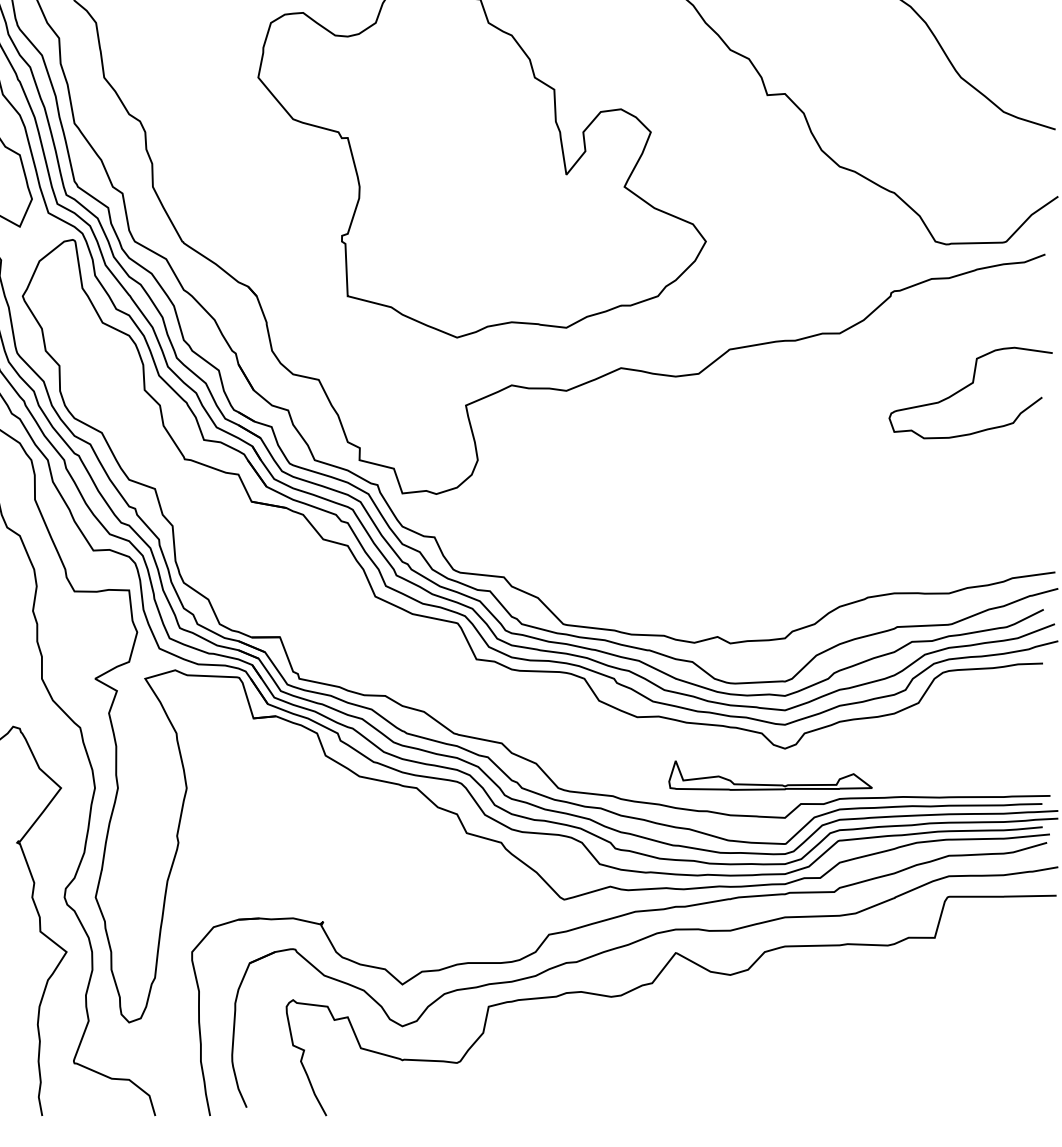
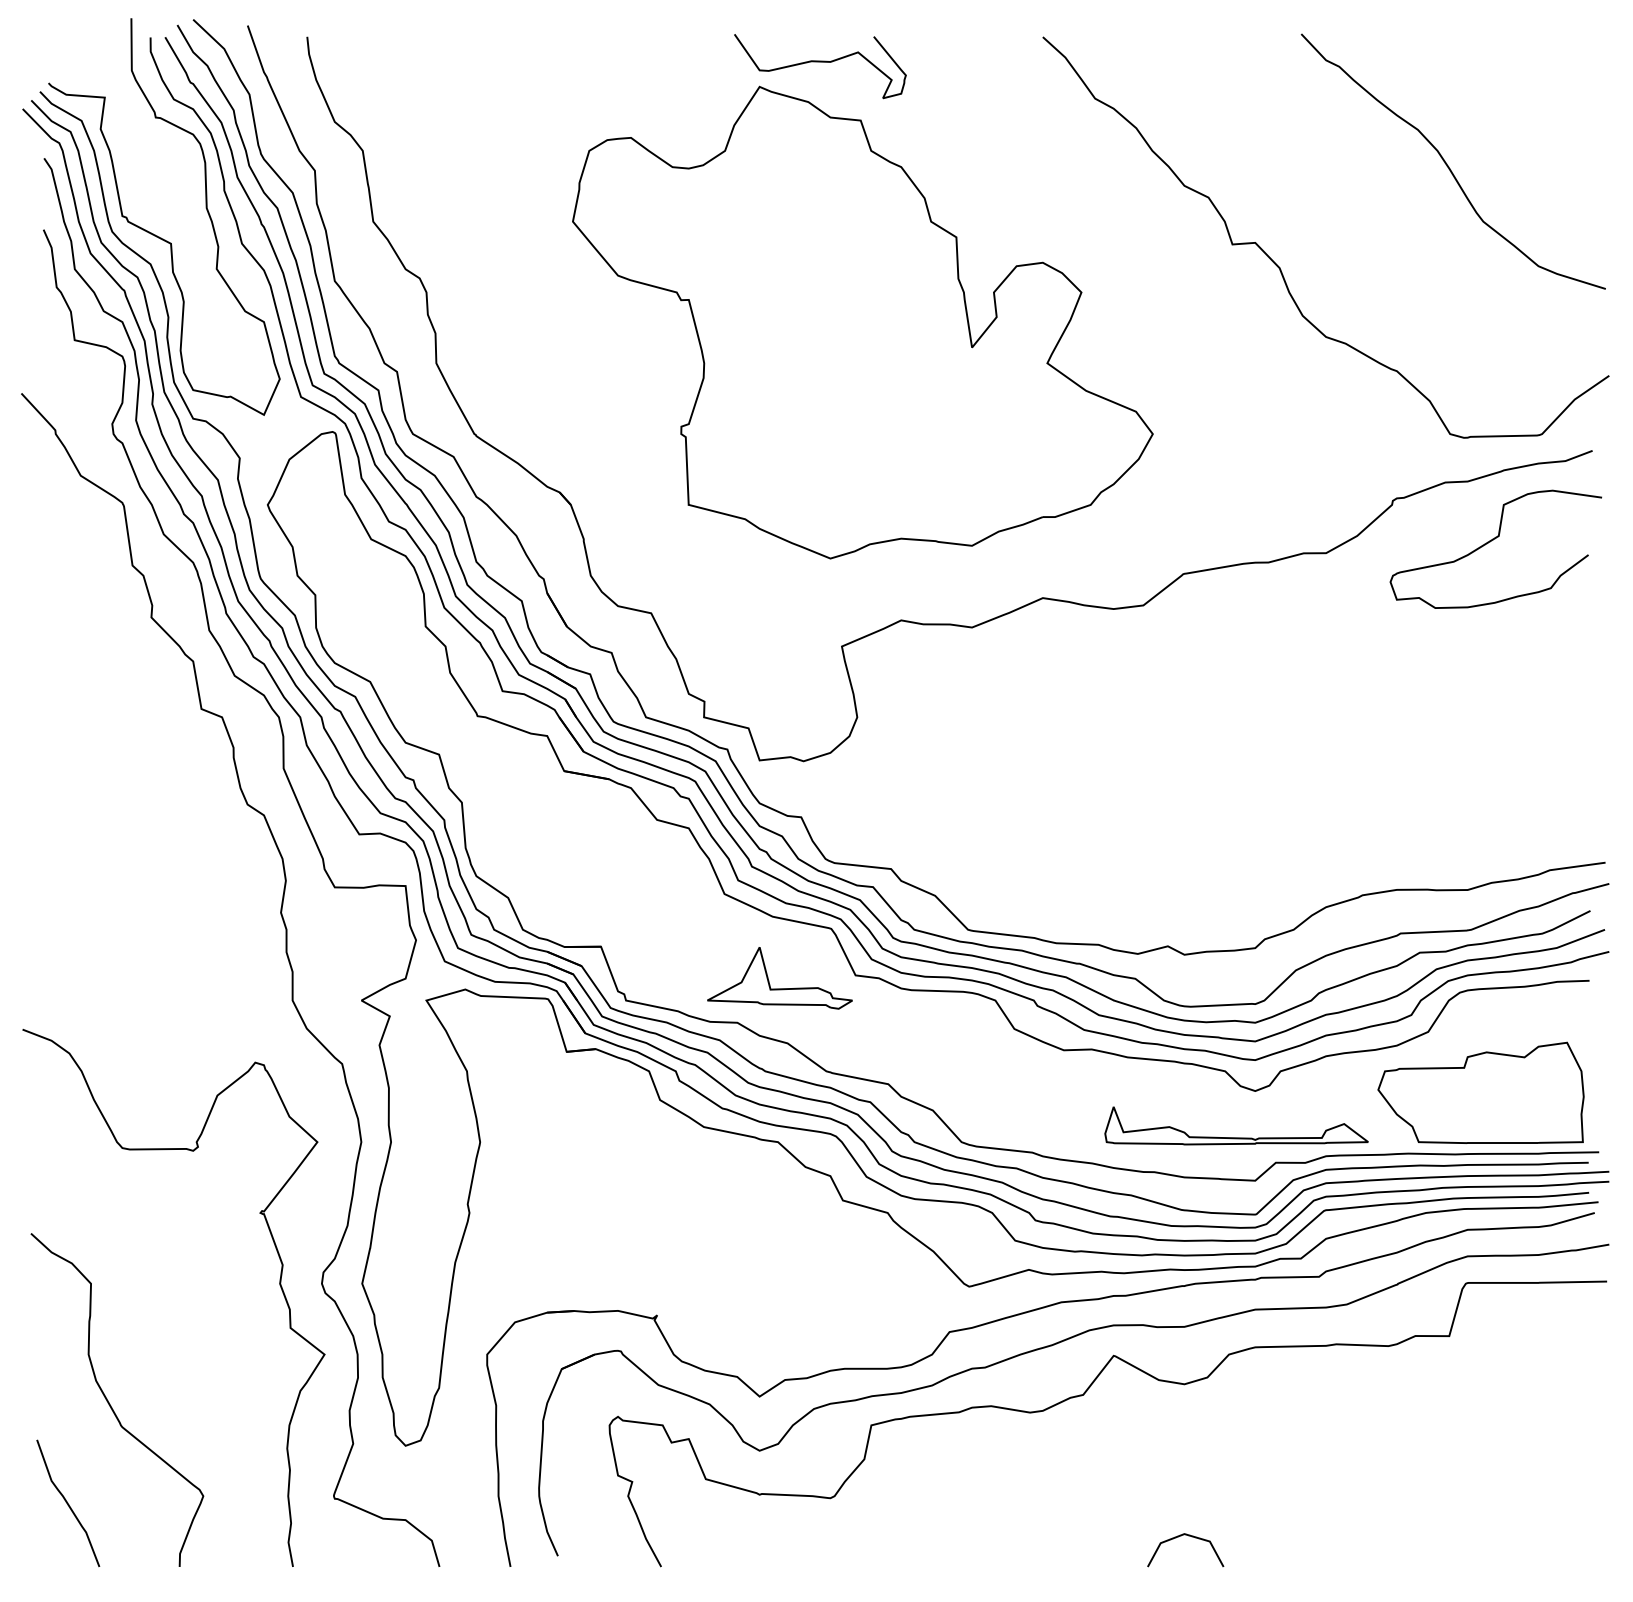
curve: (966, 387) -> (1490, 542), moved
part: (417, 669) -> (779, 988), added
part: (958, 749) -> (1480, 1092), added
line: (733, 1092) -> (1188, 1536), added

